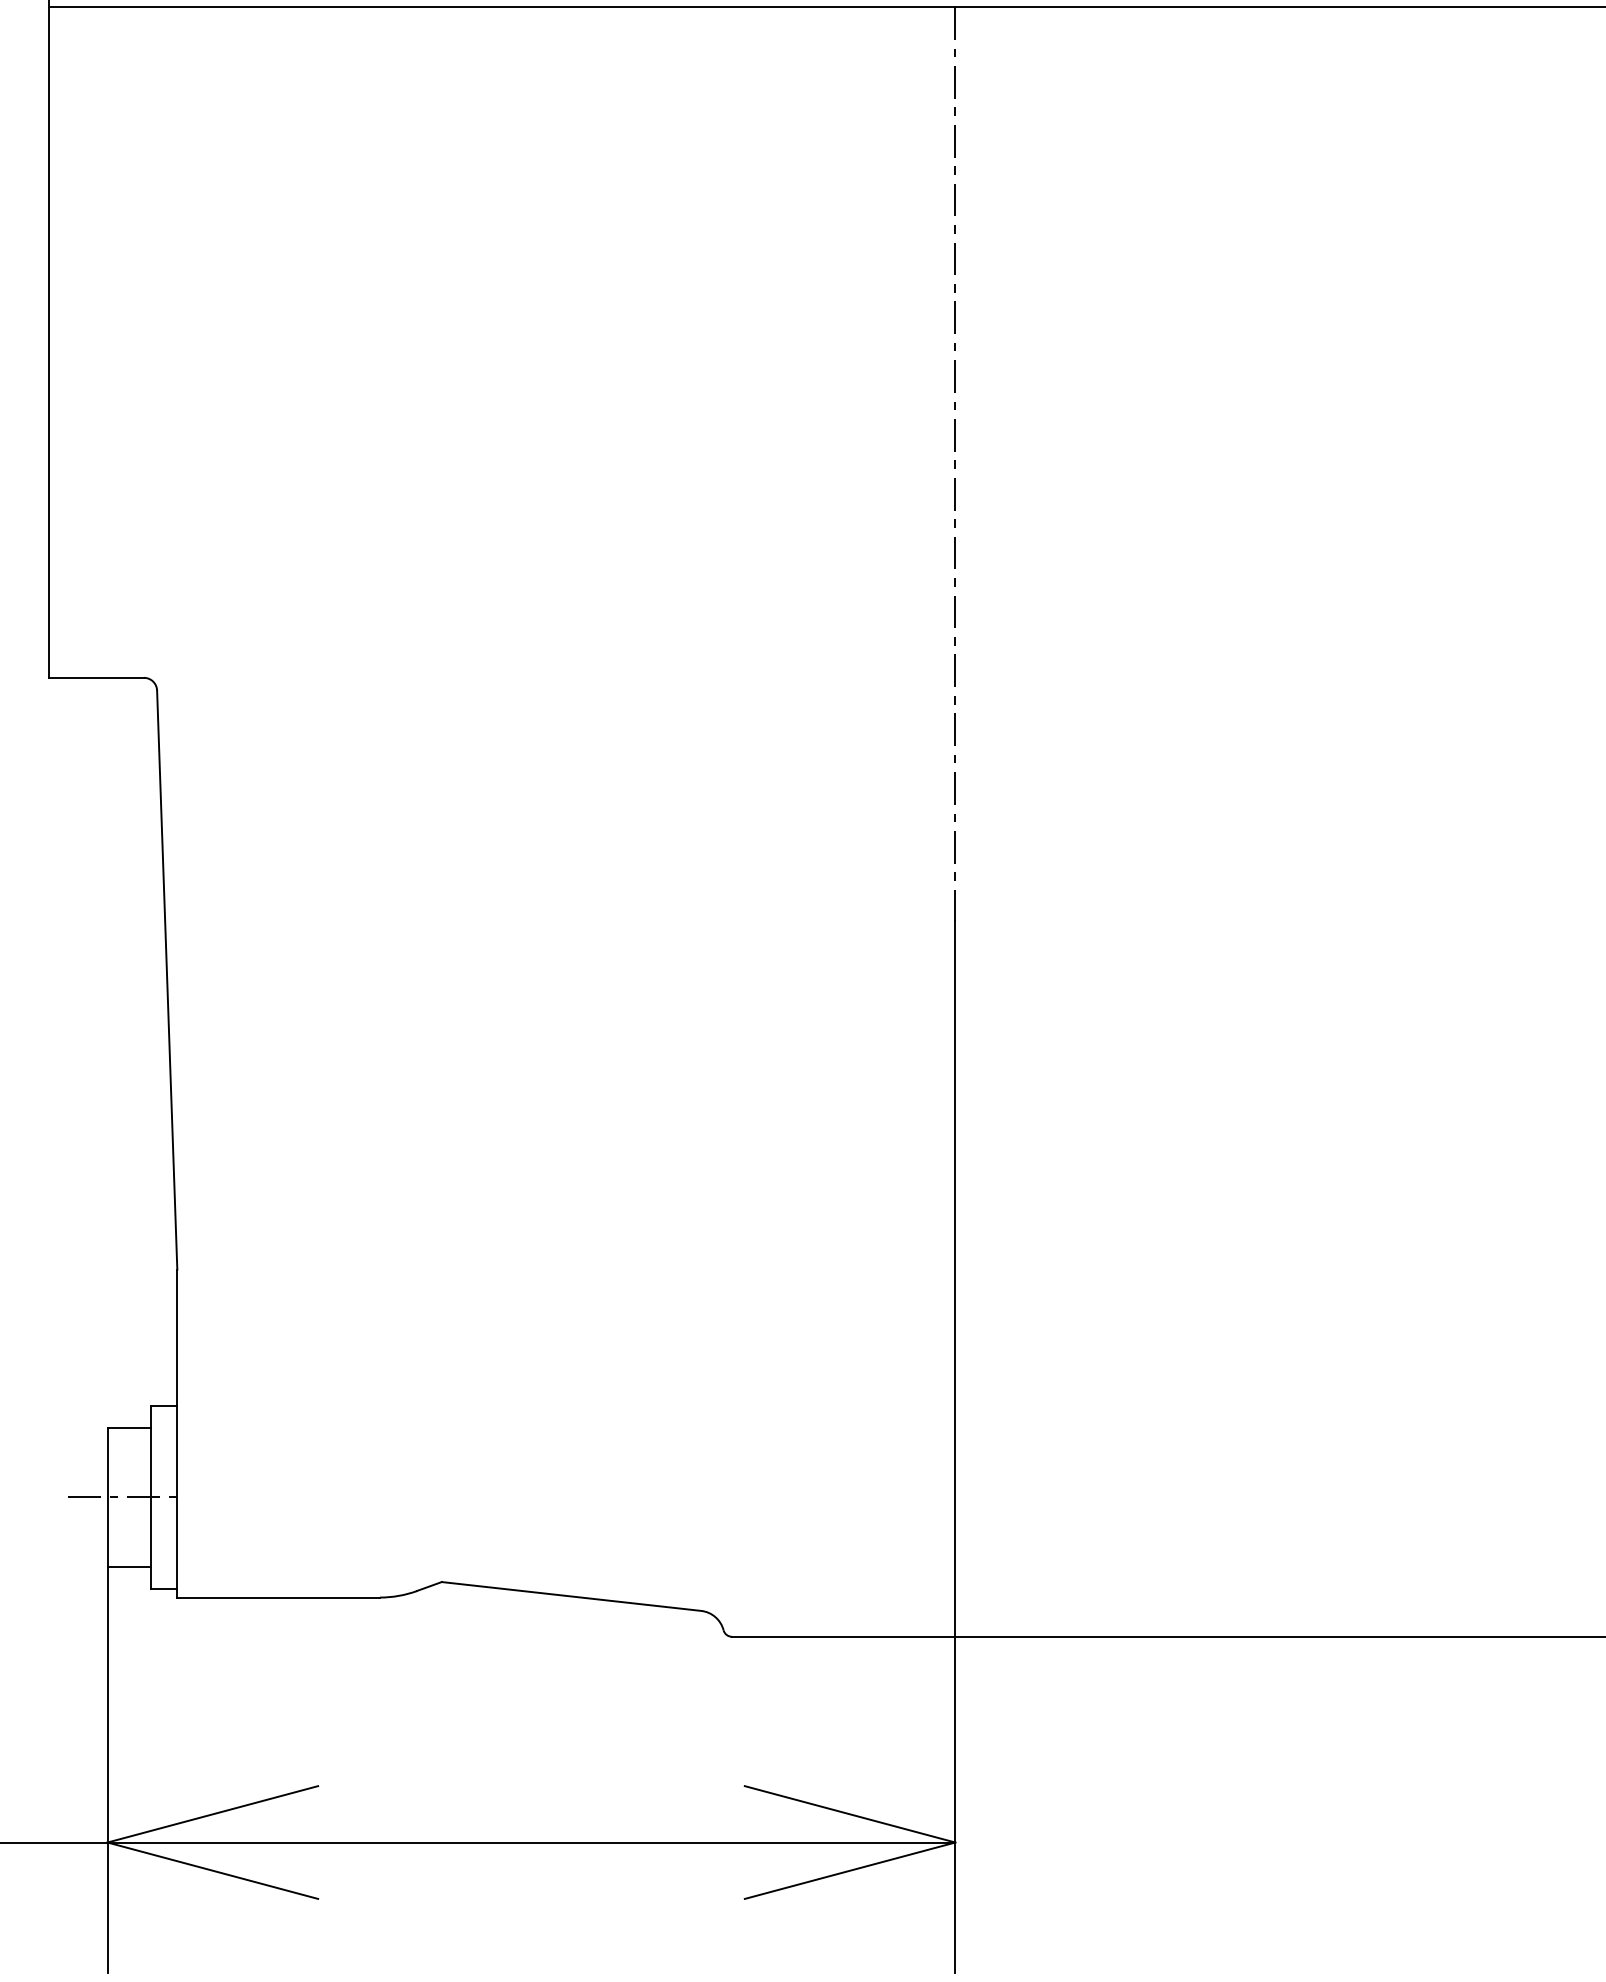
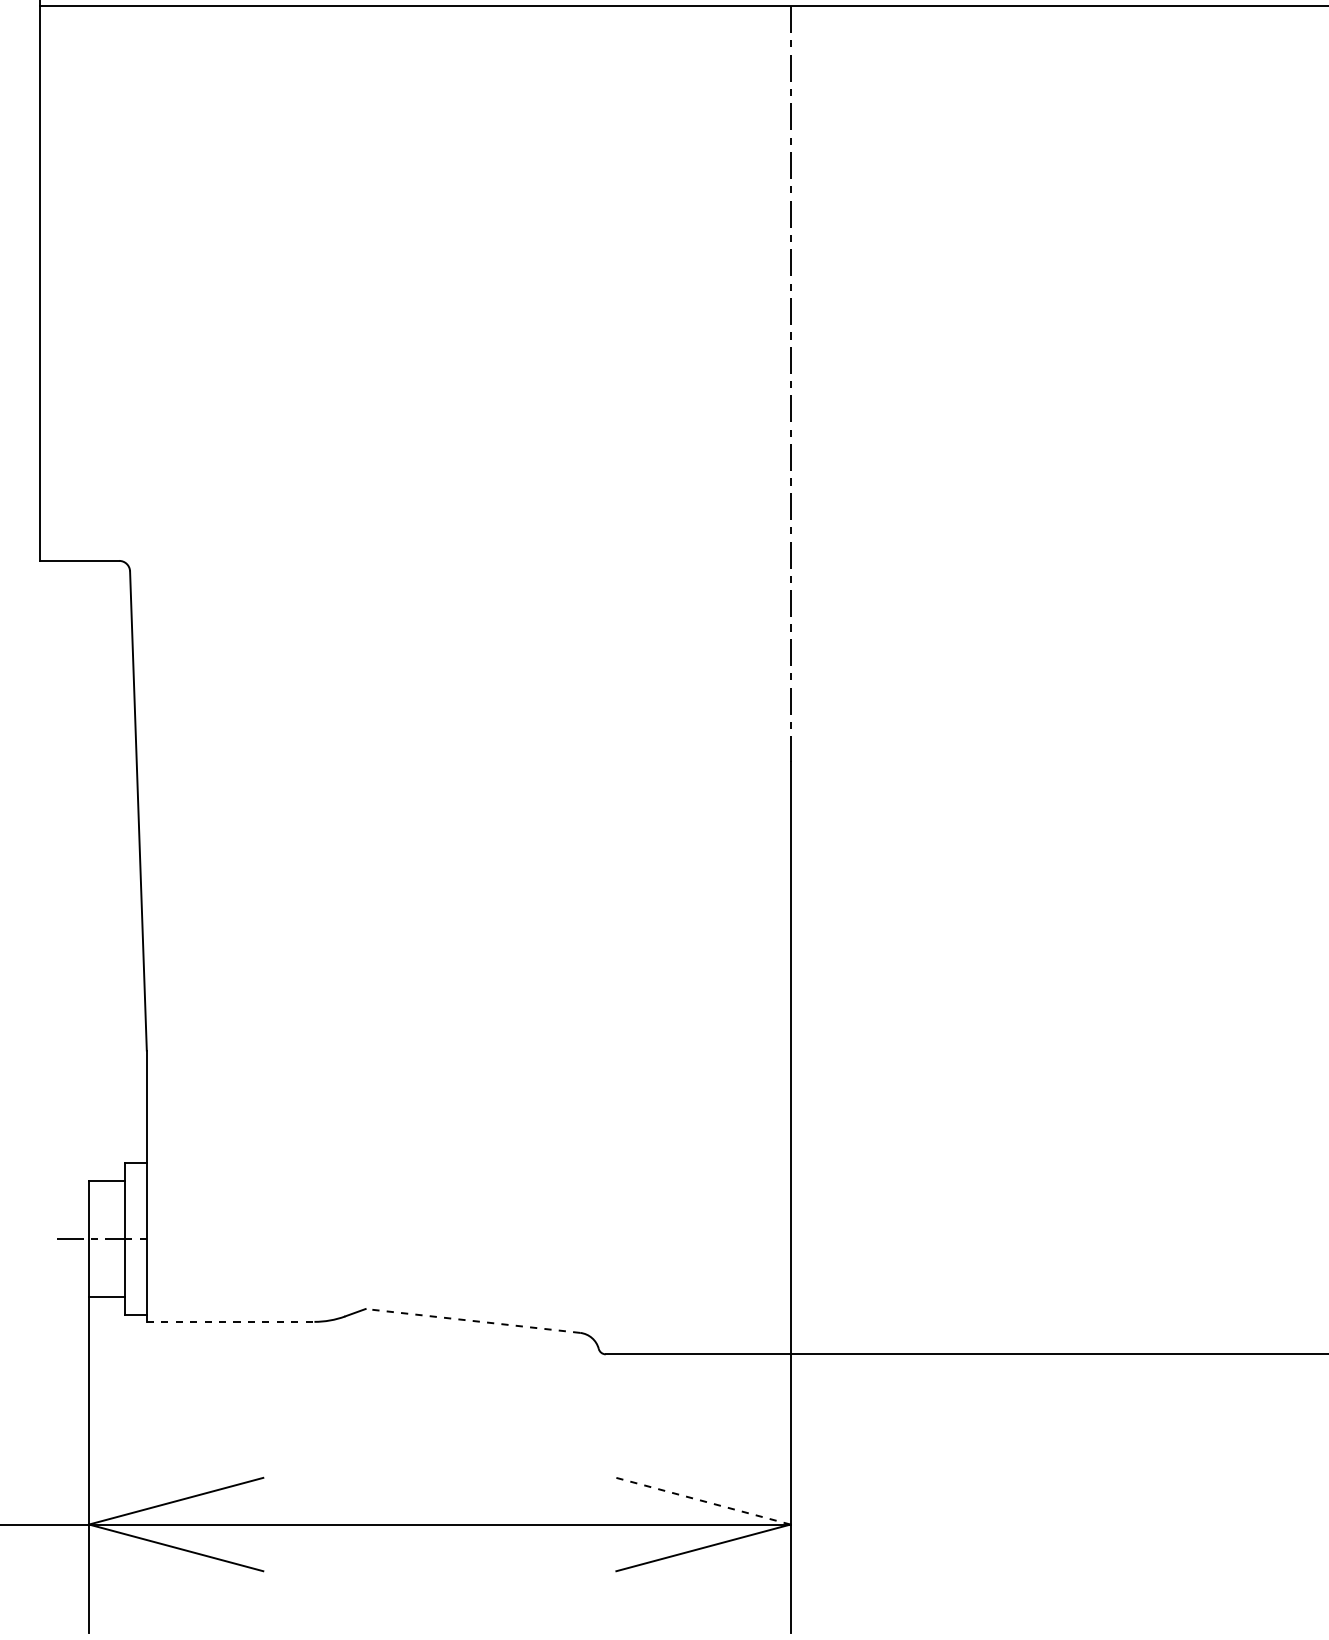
line: (570, 1596) -> (472, 1320), solid -> dashed
line: (279, 1597) -> (231, 1321), solid -> dashed
line: (850, 1814) -> (703, 1501), solid -> dashed

